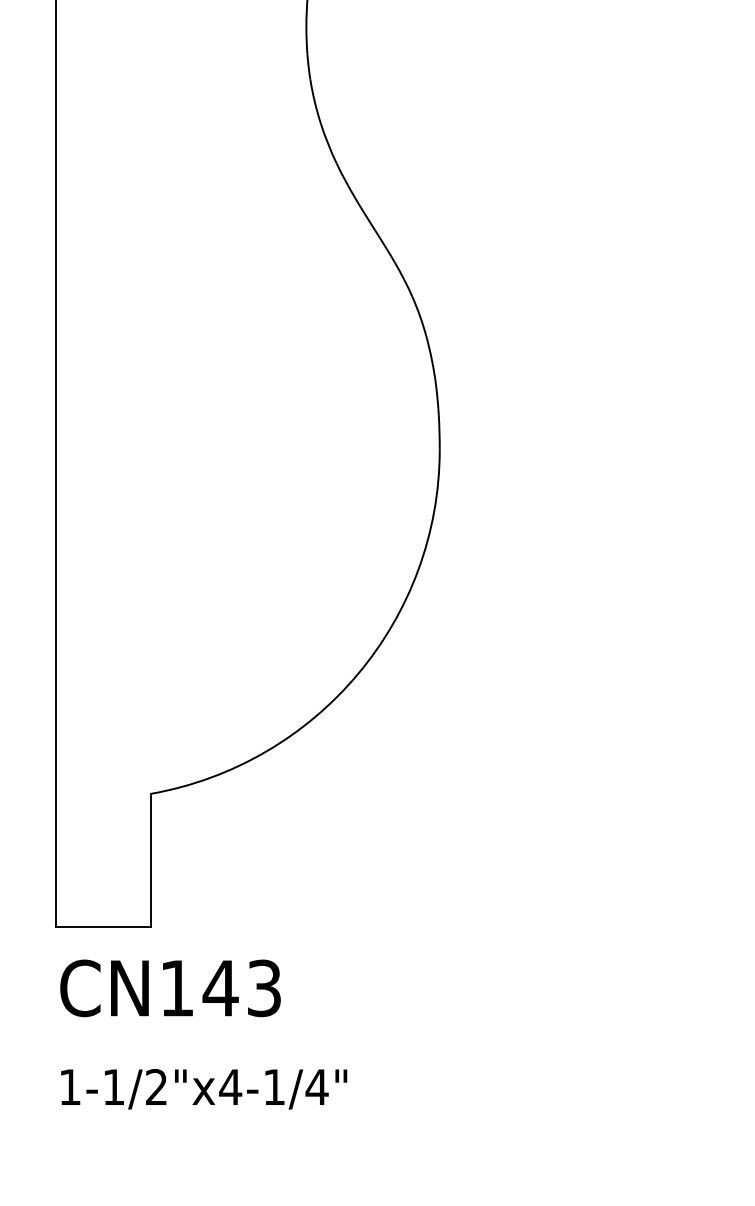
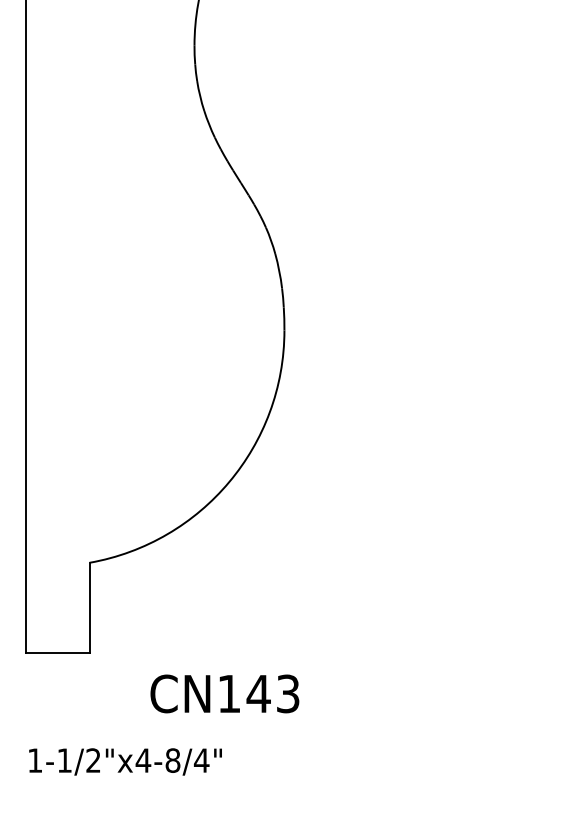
text: (169, 987) -> (224, 693), moved
text: (273, 1087) -> (172, 760), 1-1/2"x4-1/4" -> 1-1/2"x4-8/4"

